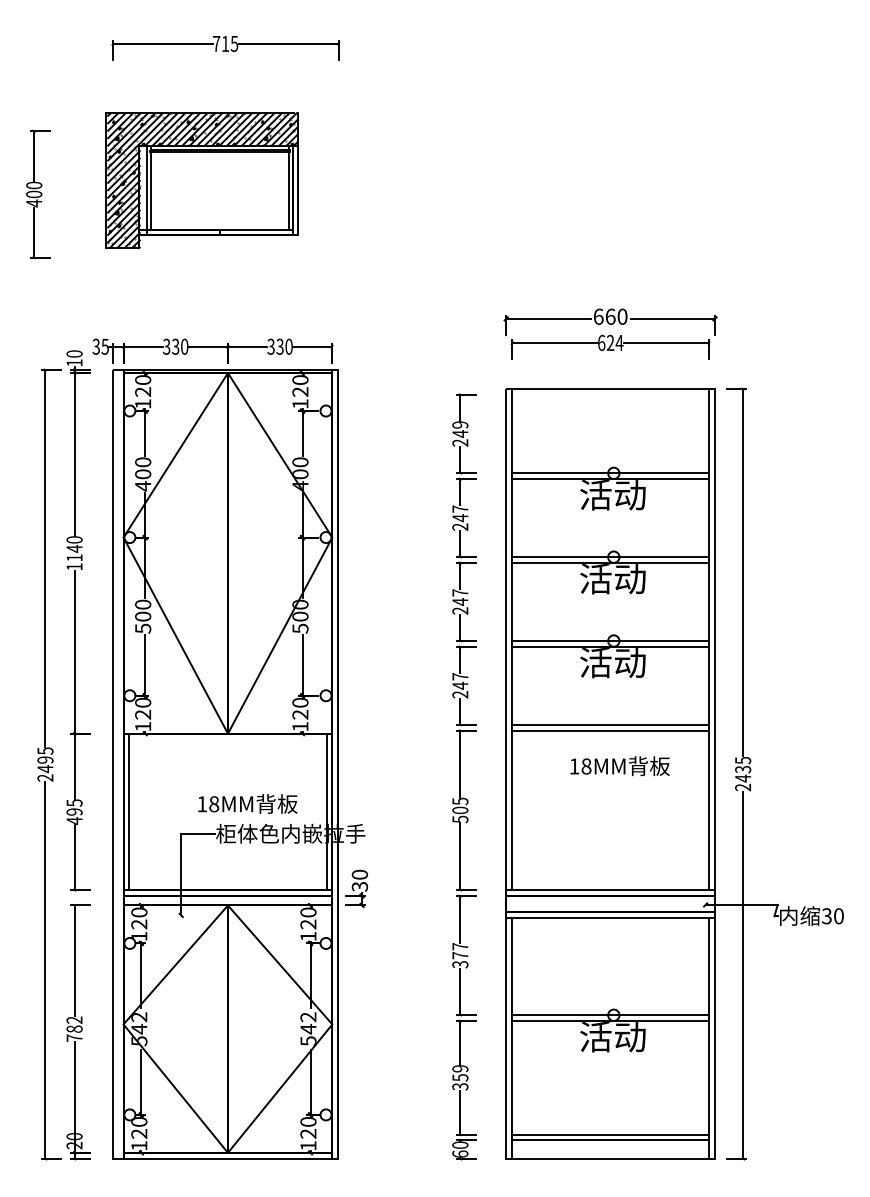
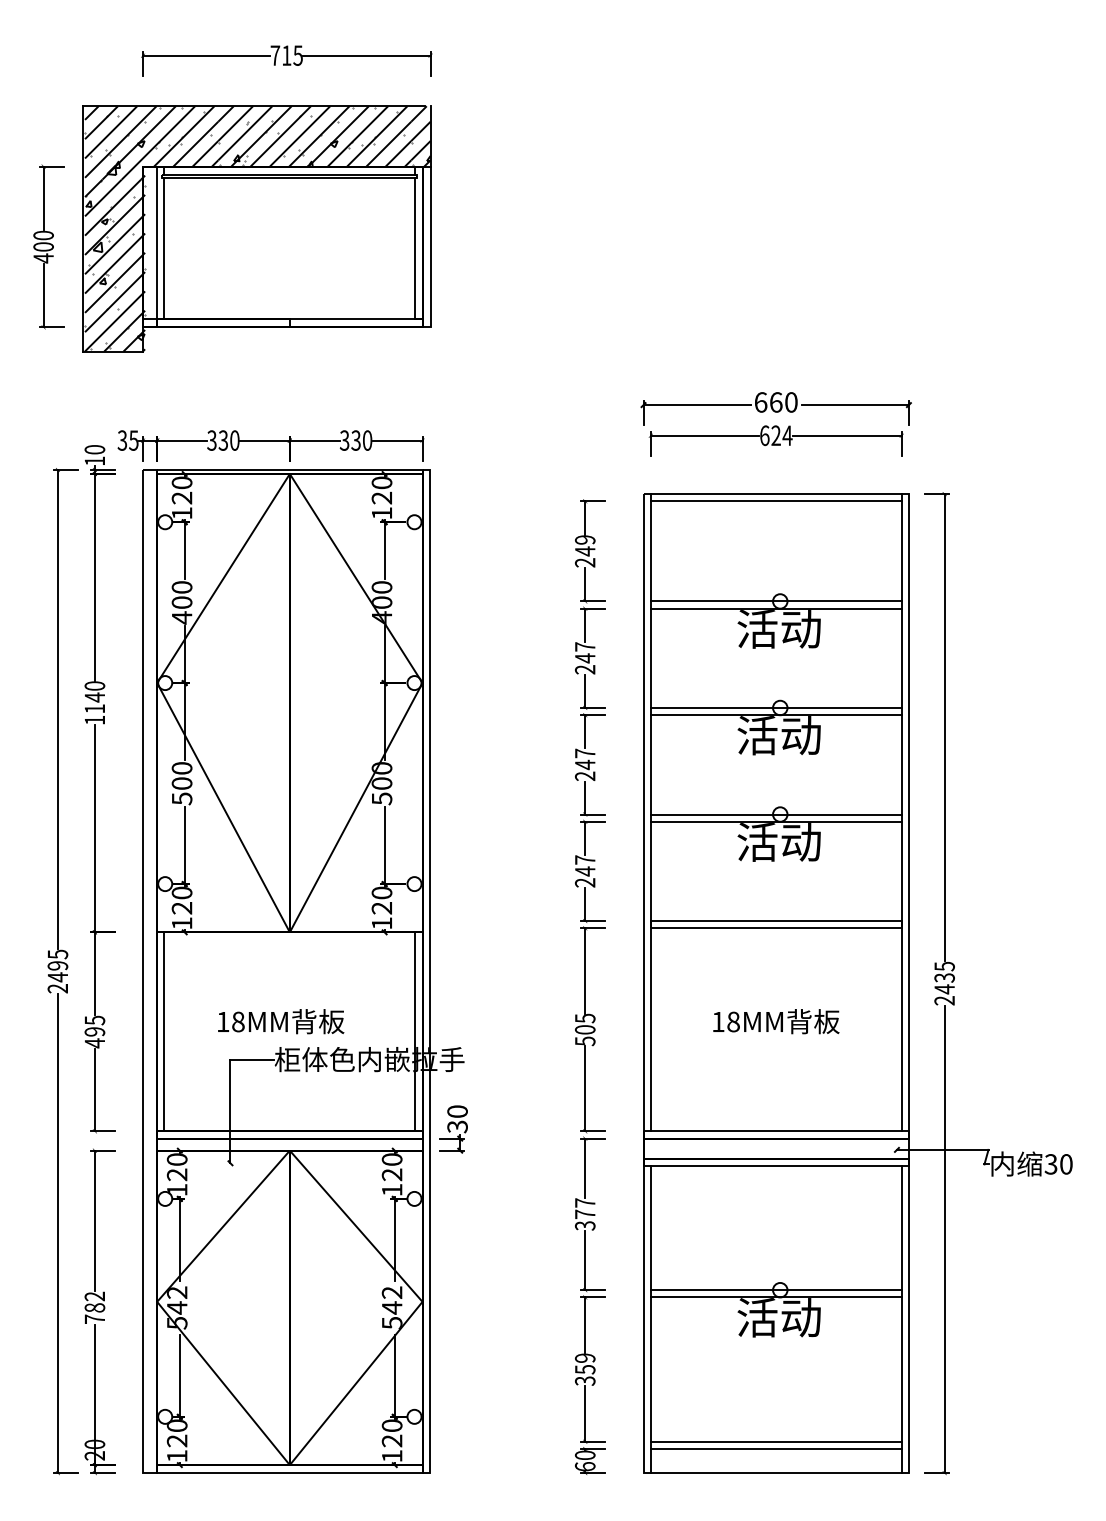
part: (201, 179) -> (256, 228), size x1.43
line: (610, 394) -> (775, 501), added
text: (620, 766) -> (776, 1021), moved
text: (248, 803) -> (281, 1021), moved

